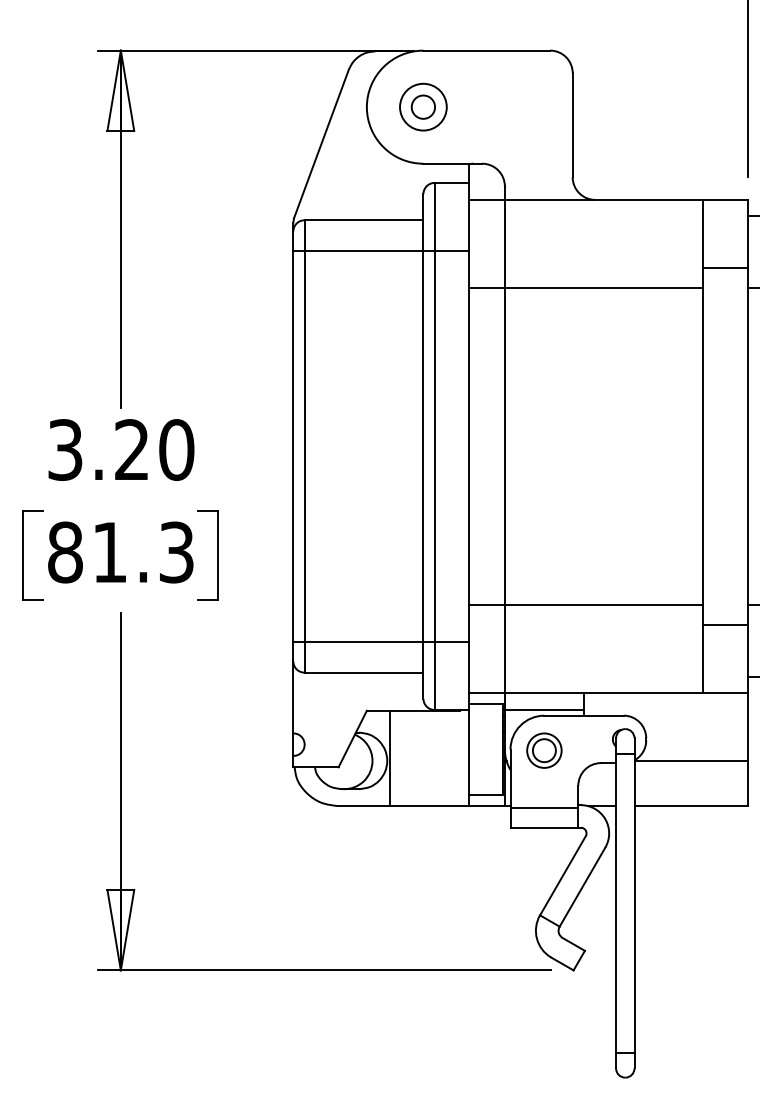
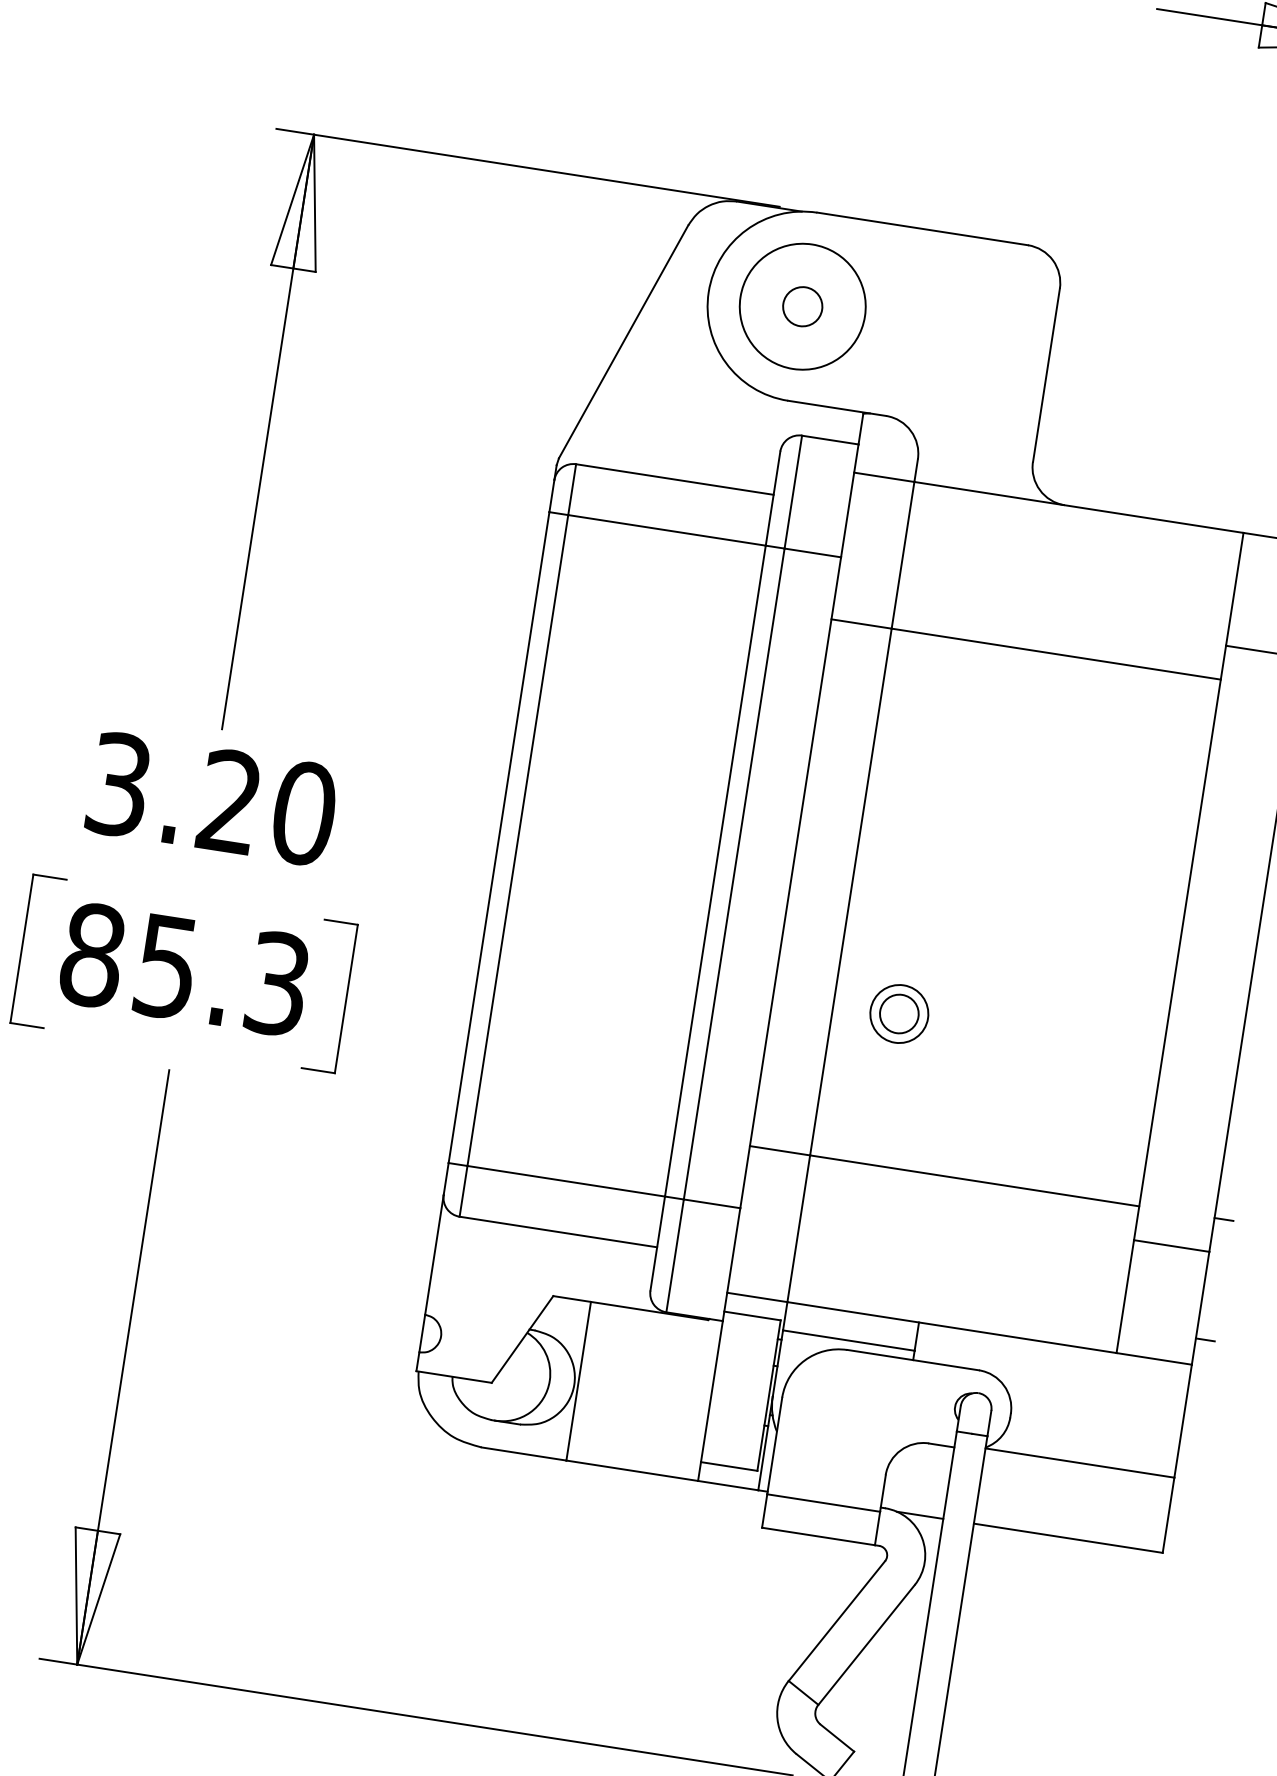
circle: (423, 106) -> (803, 305), size x1.6
text: (109, 552) -> (165, 966), 81.3 -> 85.3
part: (544, 750) -> (899, 1013), moved

